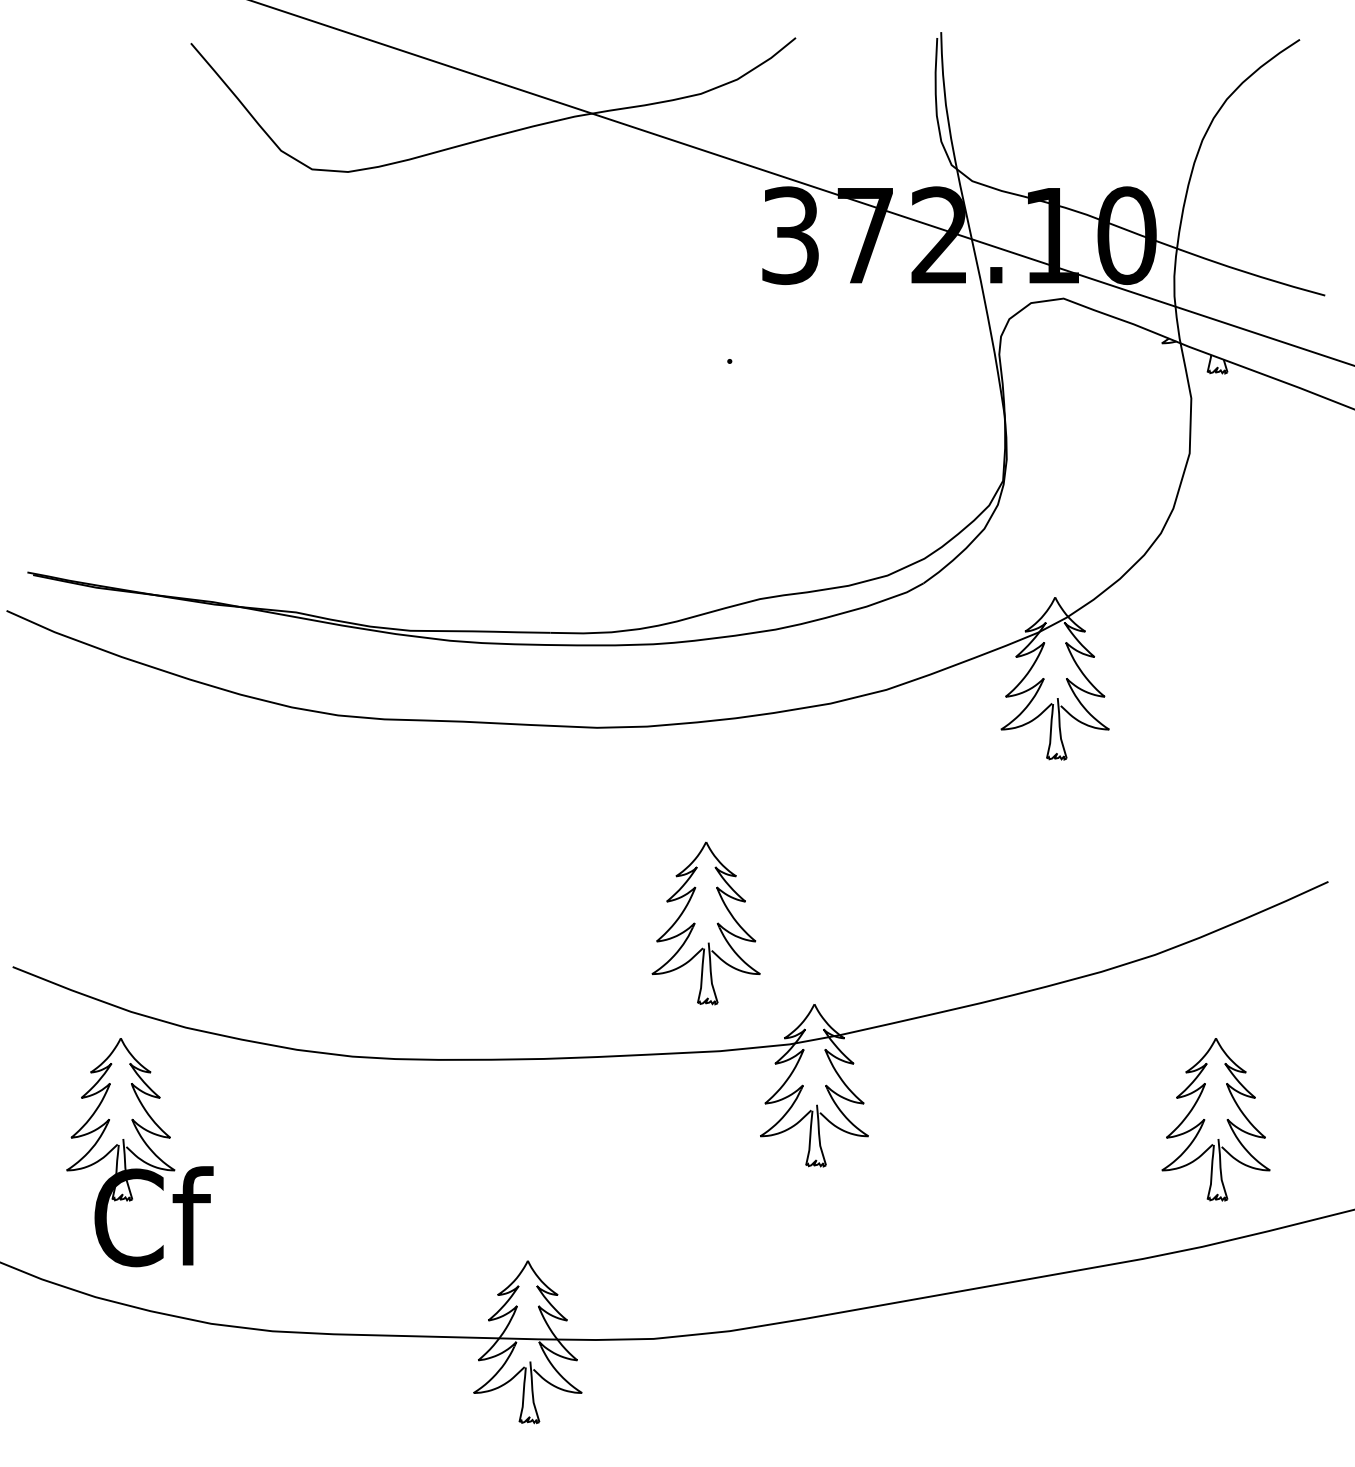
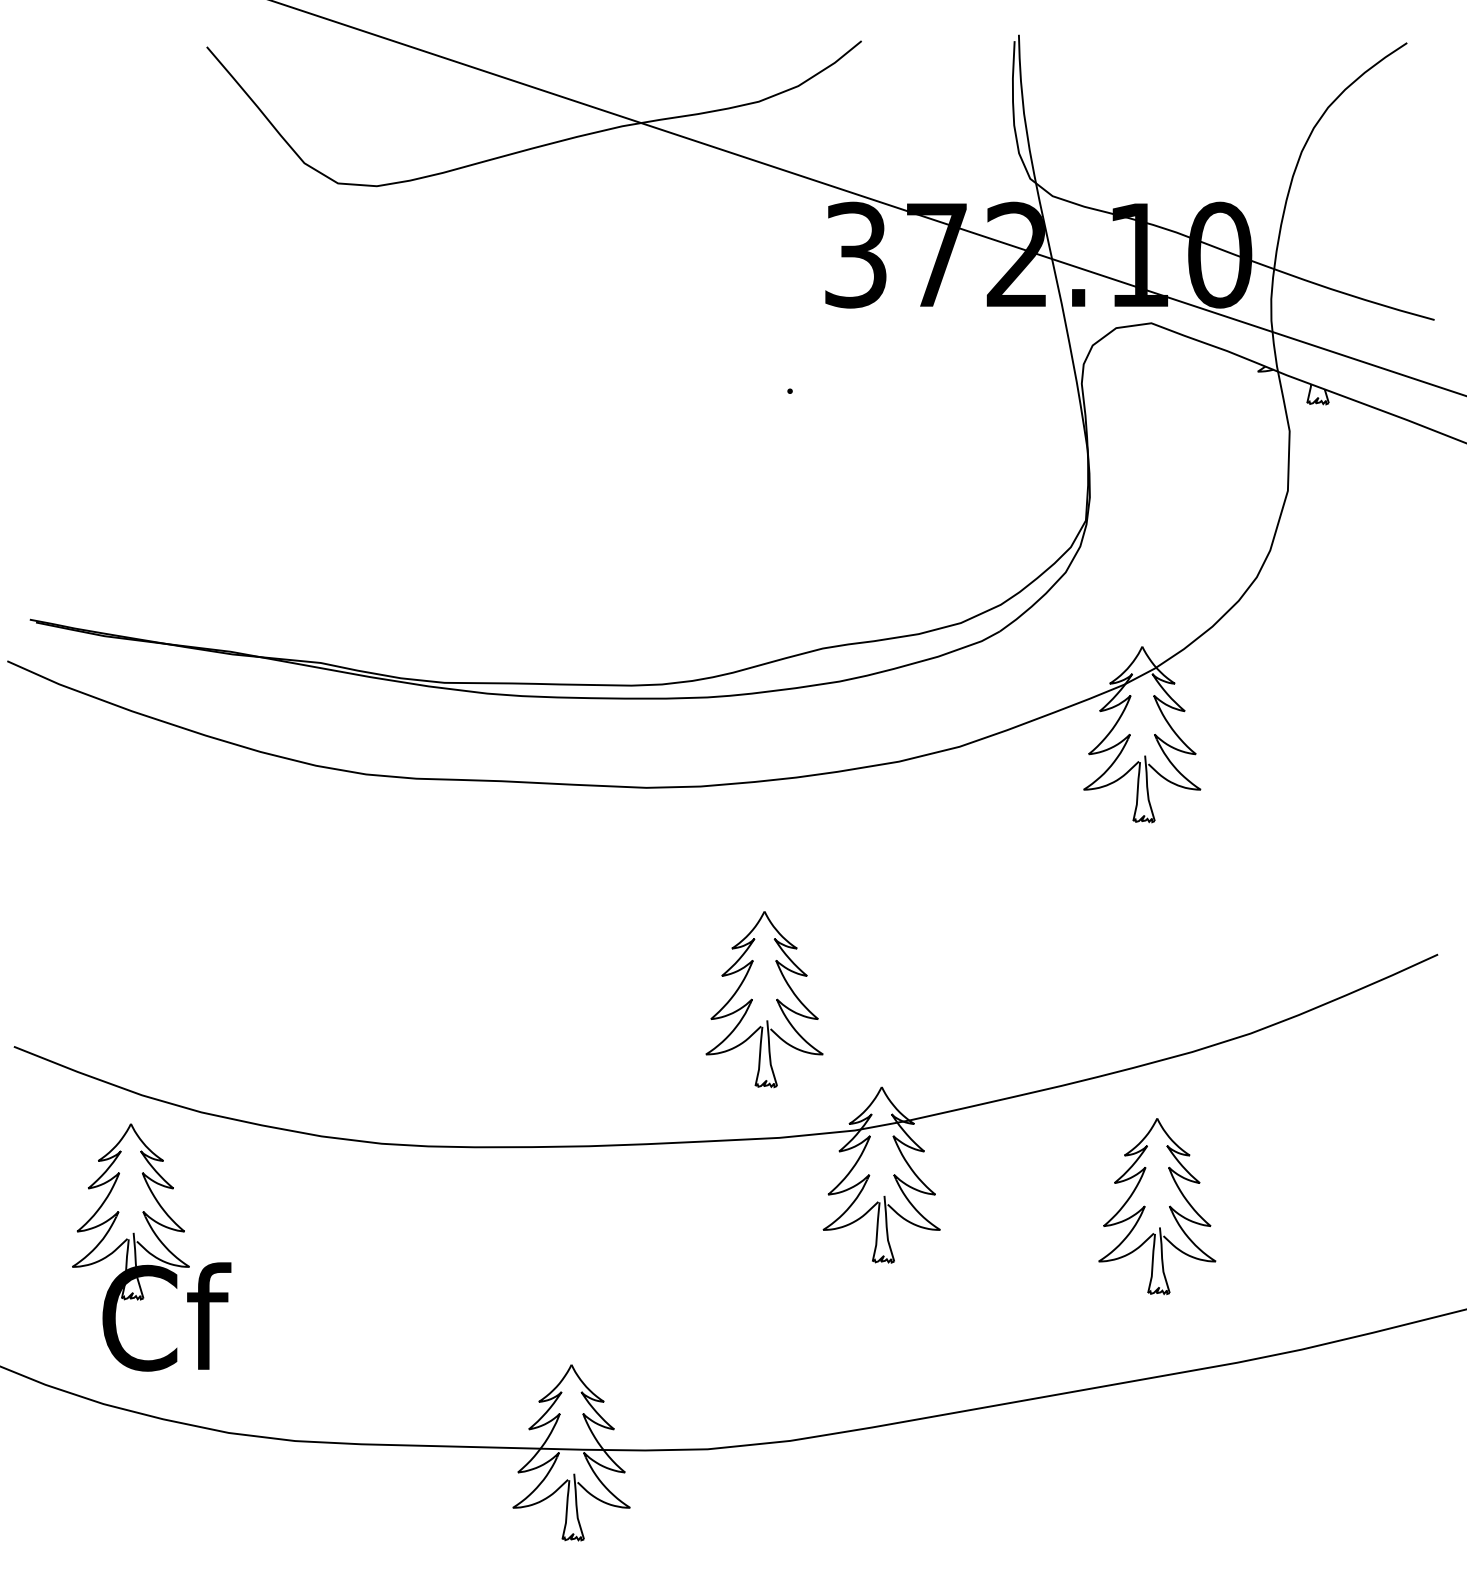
part: (1215, 1119) -> (1156, 1206), moved

